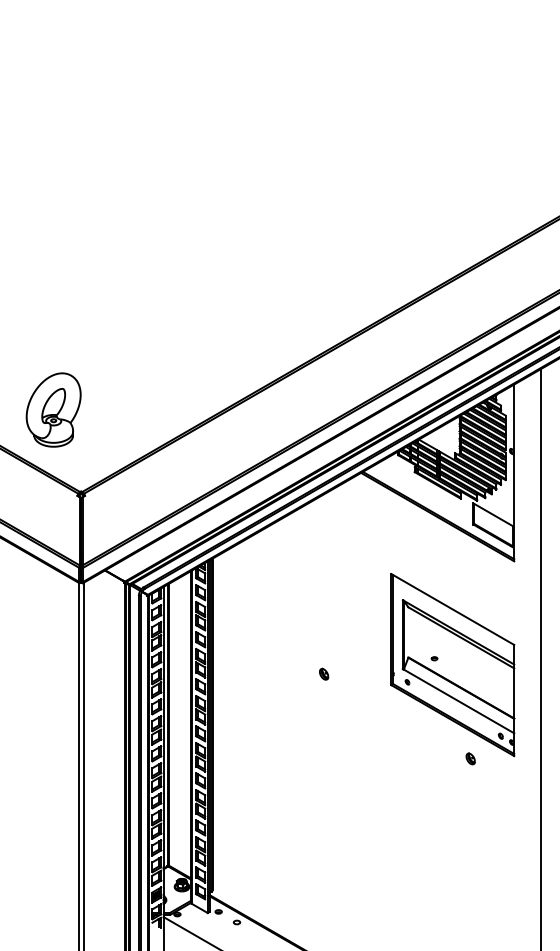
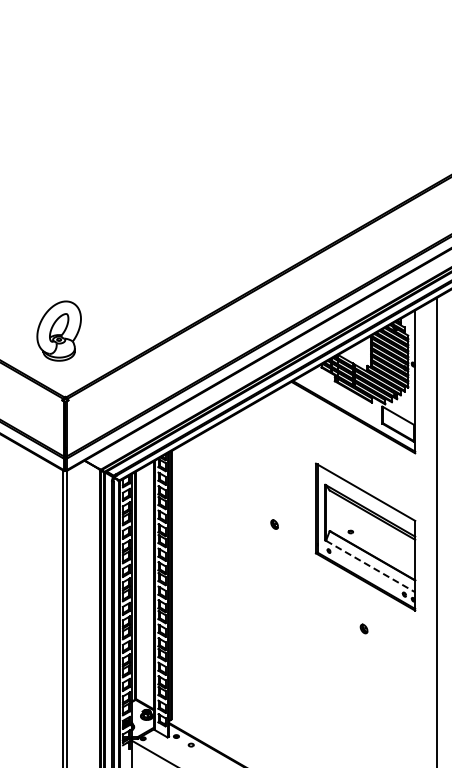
part: (52, 409) -> (58, 330), moved
part: (323, 674) -> (274, 524), moved
line: (458, 701) -> (370, 566), solid -> dashed
part: (470, 758) -> (363, 628), moved

